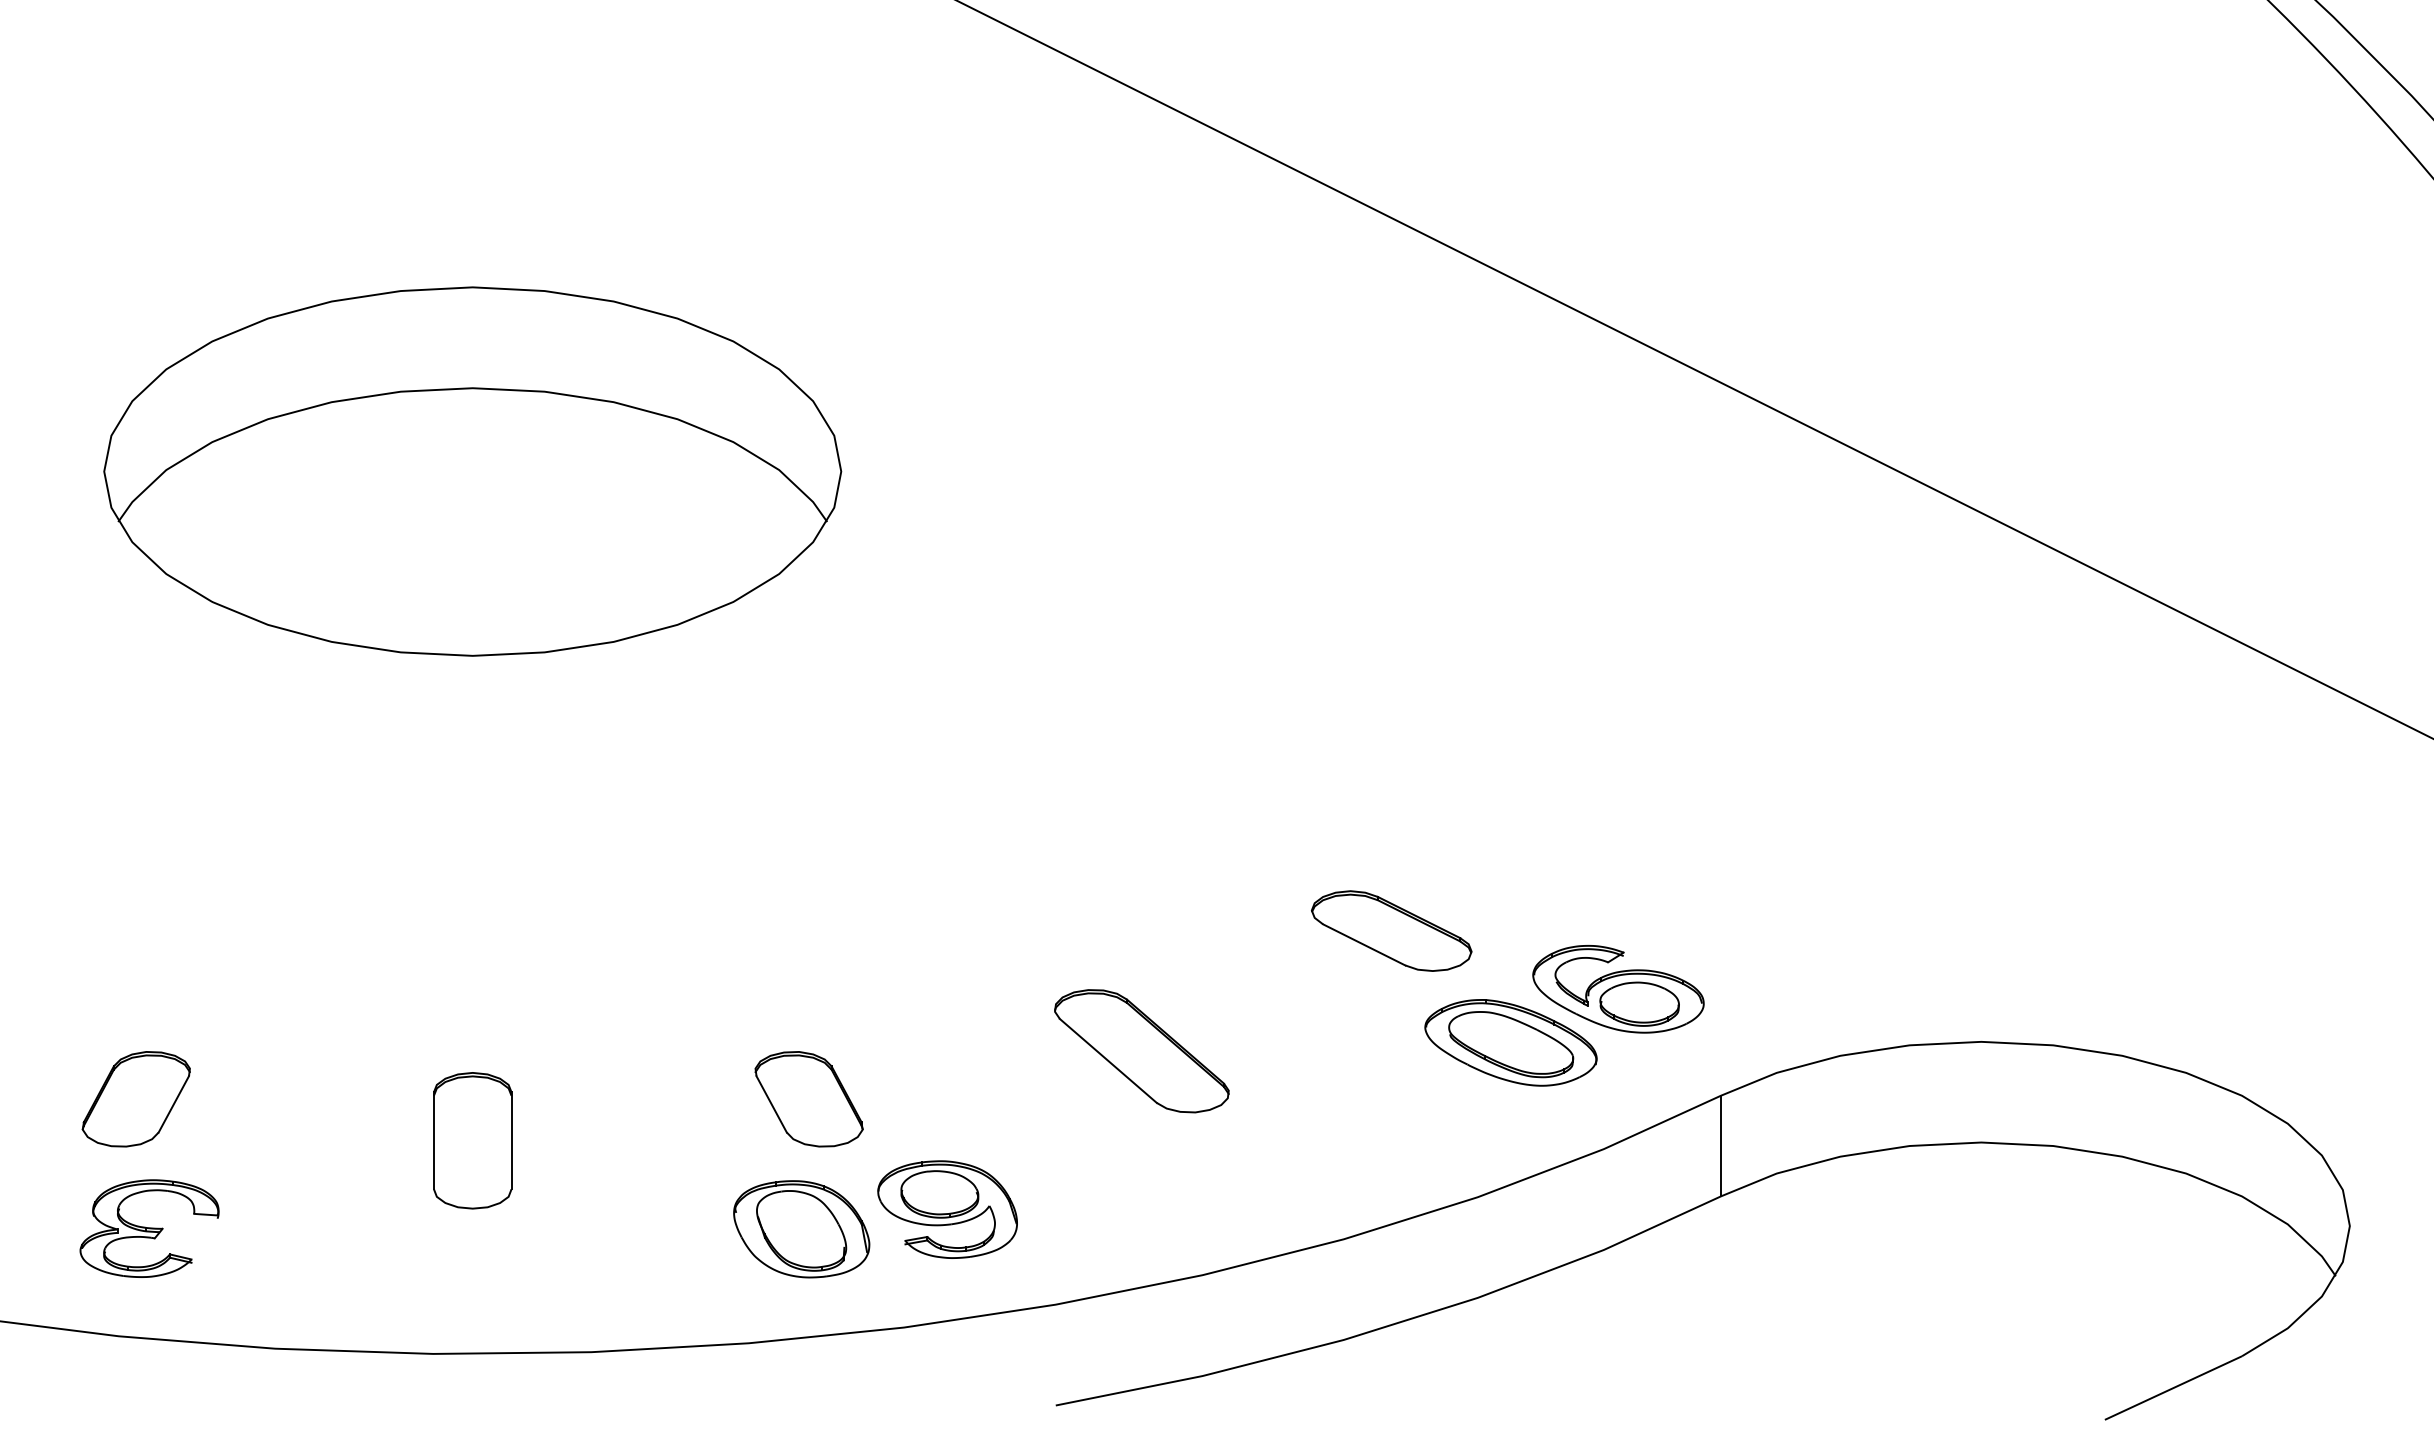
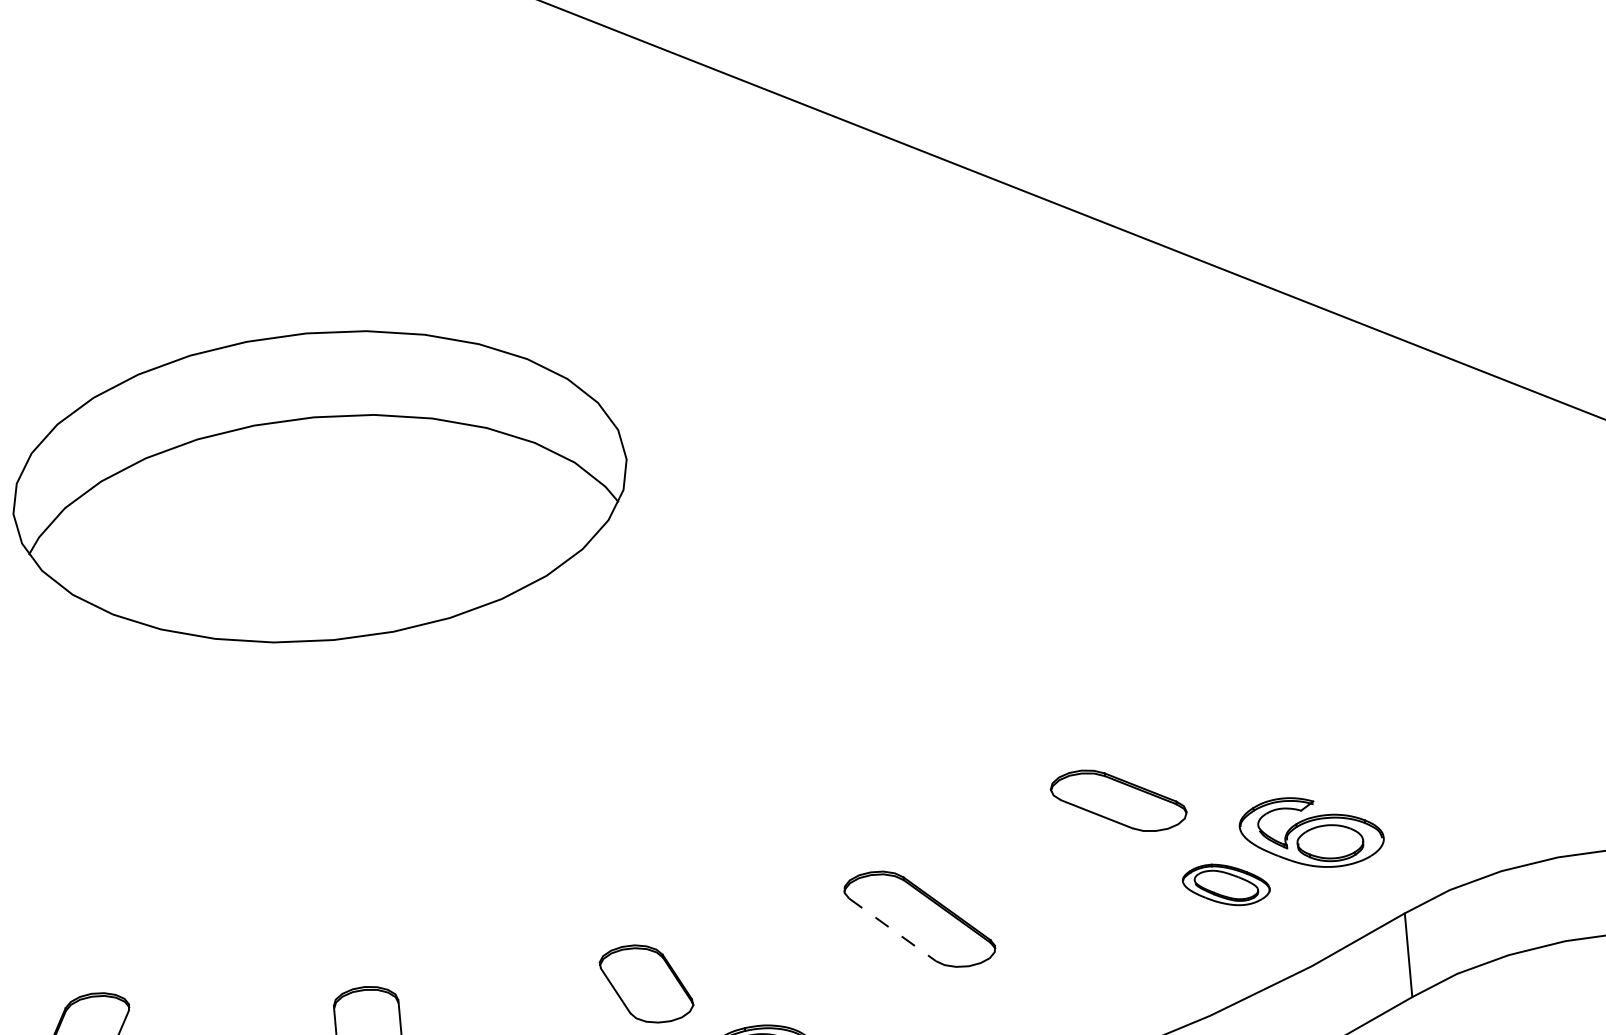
part: (1510, 1042) -> (1225, 884), size x0.6
line: (1108, 1061) -> (892, 930), solid -> dashed

